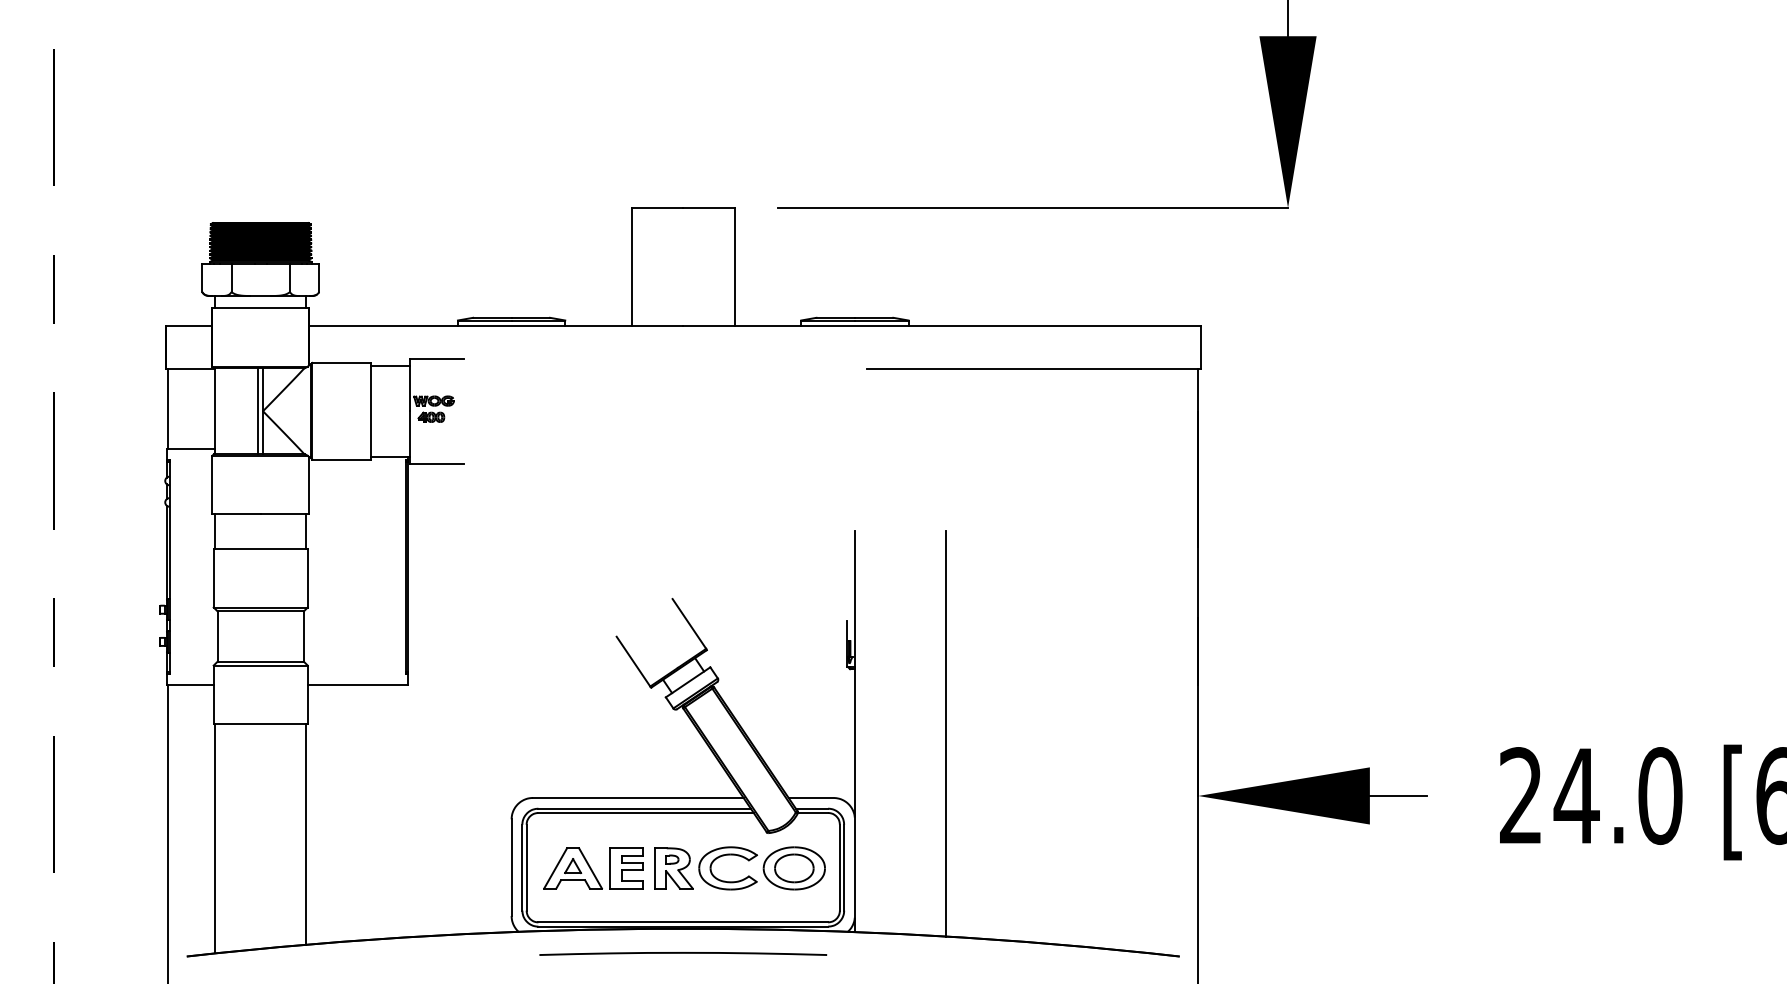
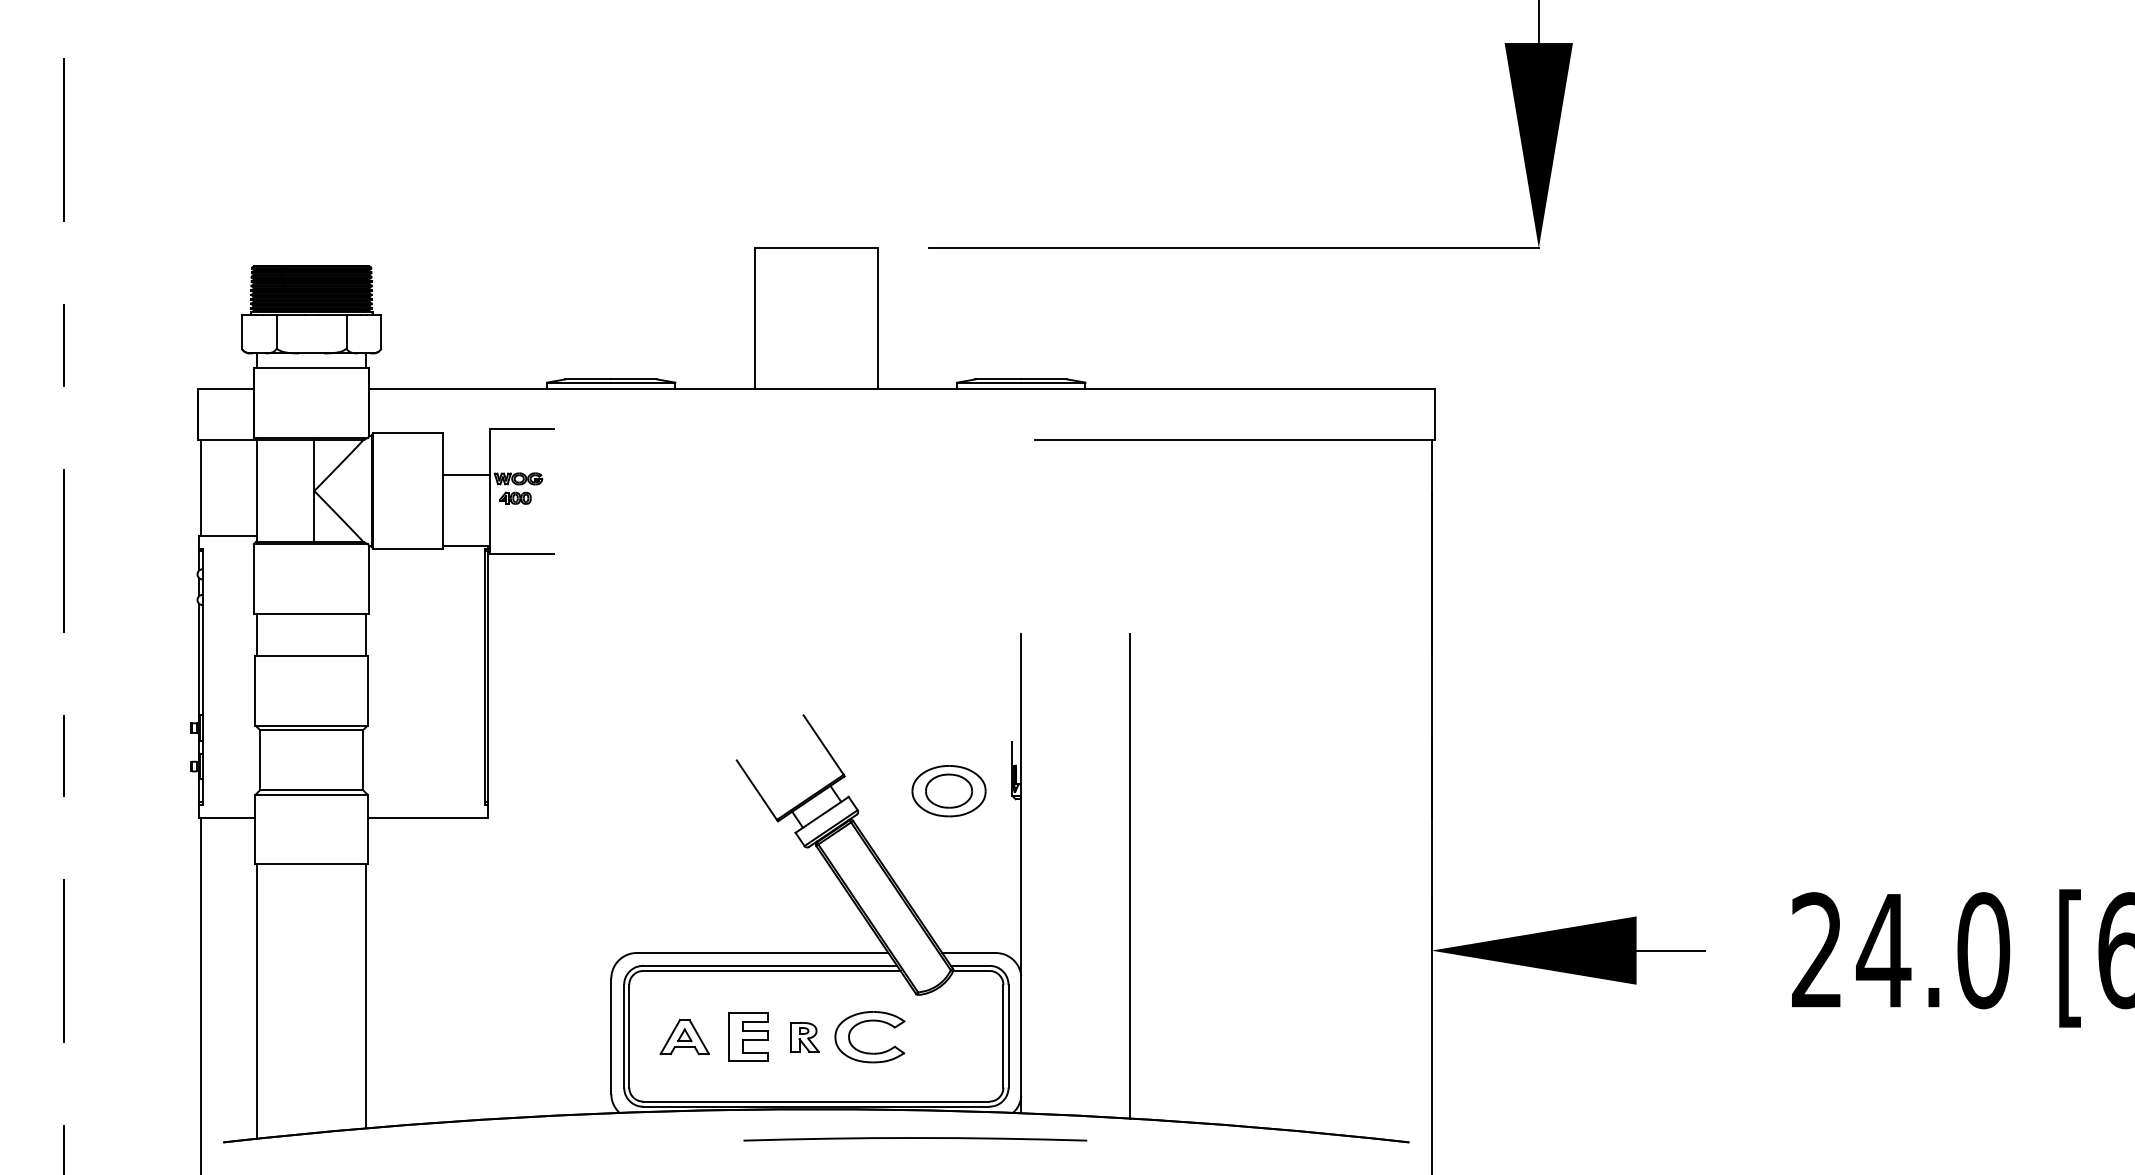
line: (390, 365) -> (466, 474), moved
line: (258, 410) -> (308, 490), removed
part: (572, 868) -> (684, 1037), size x0.7
part: (673, 868) -> (804, 1037), size x0.6
part: (793, 868) -> (948, 791), moved
curve: (683, 953) -> (915, 1138), moved

